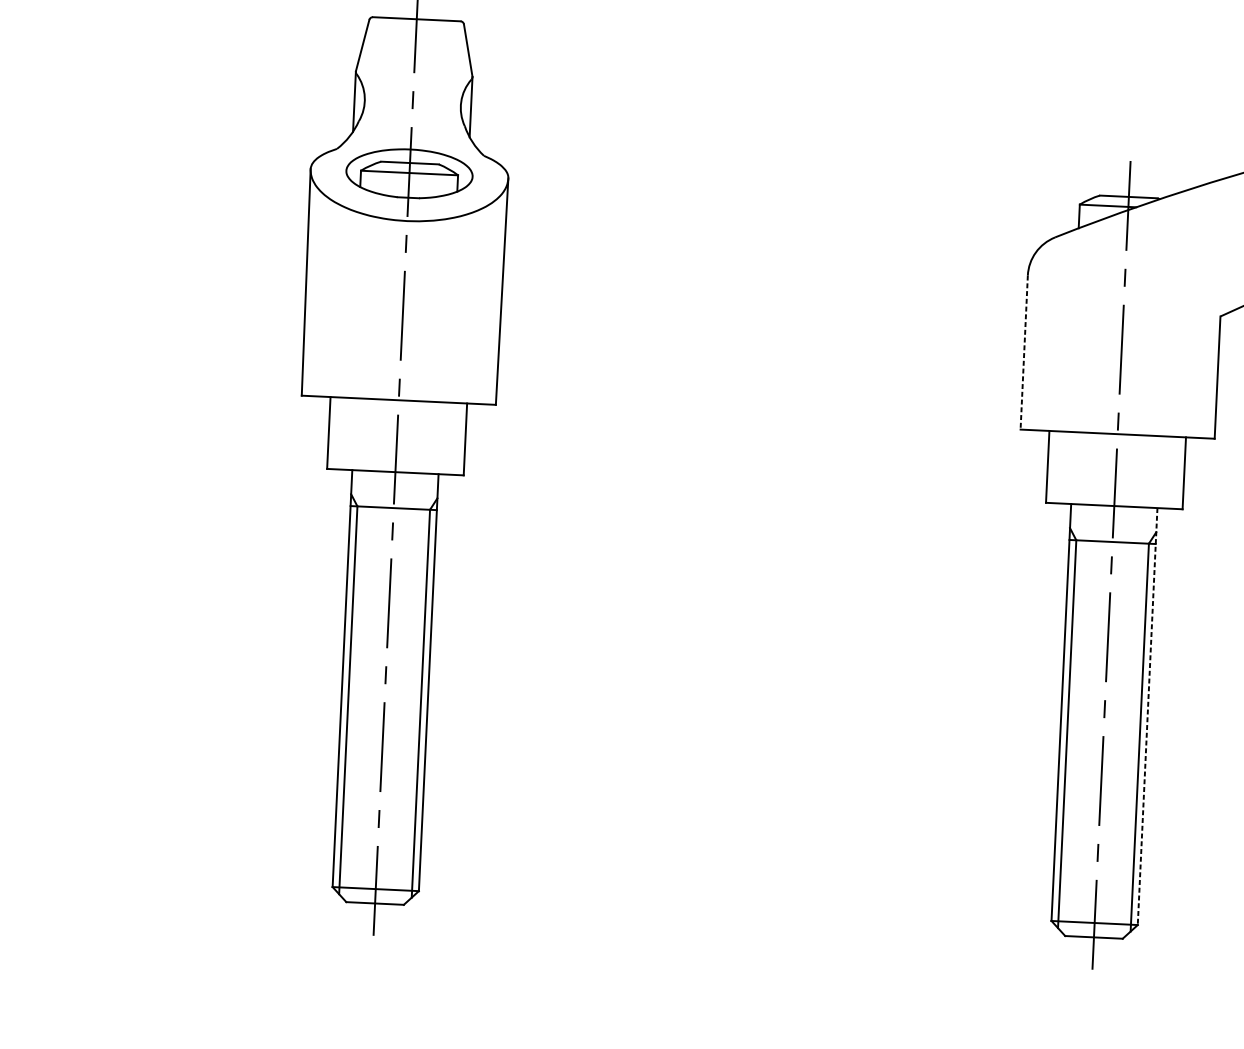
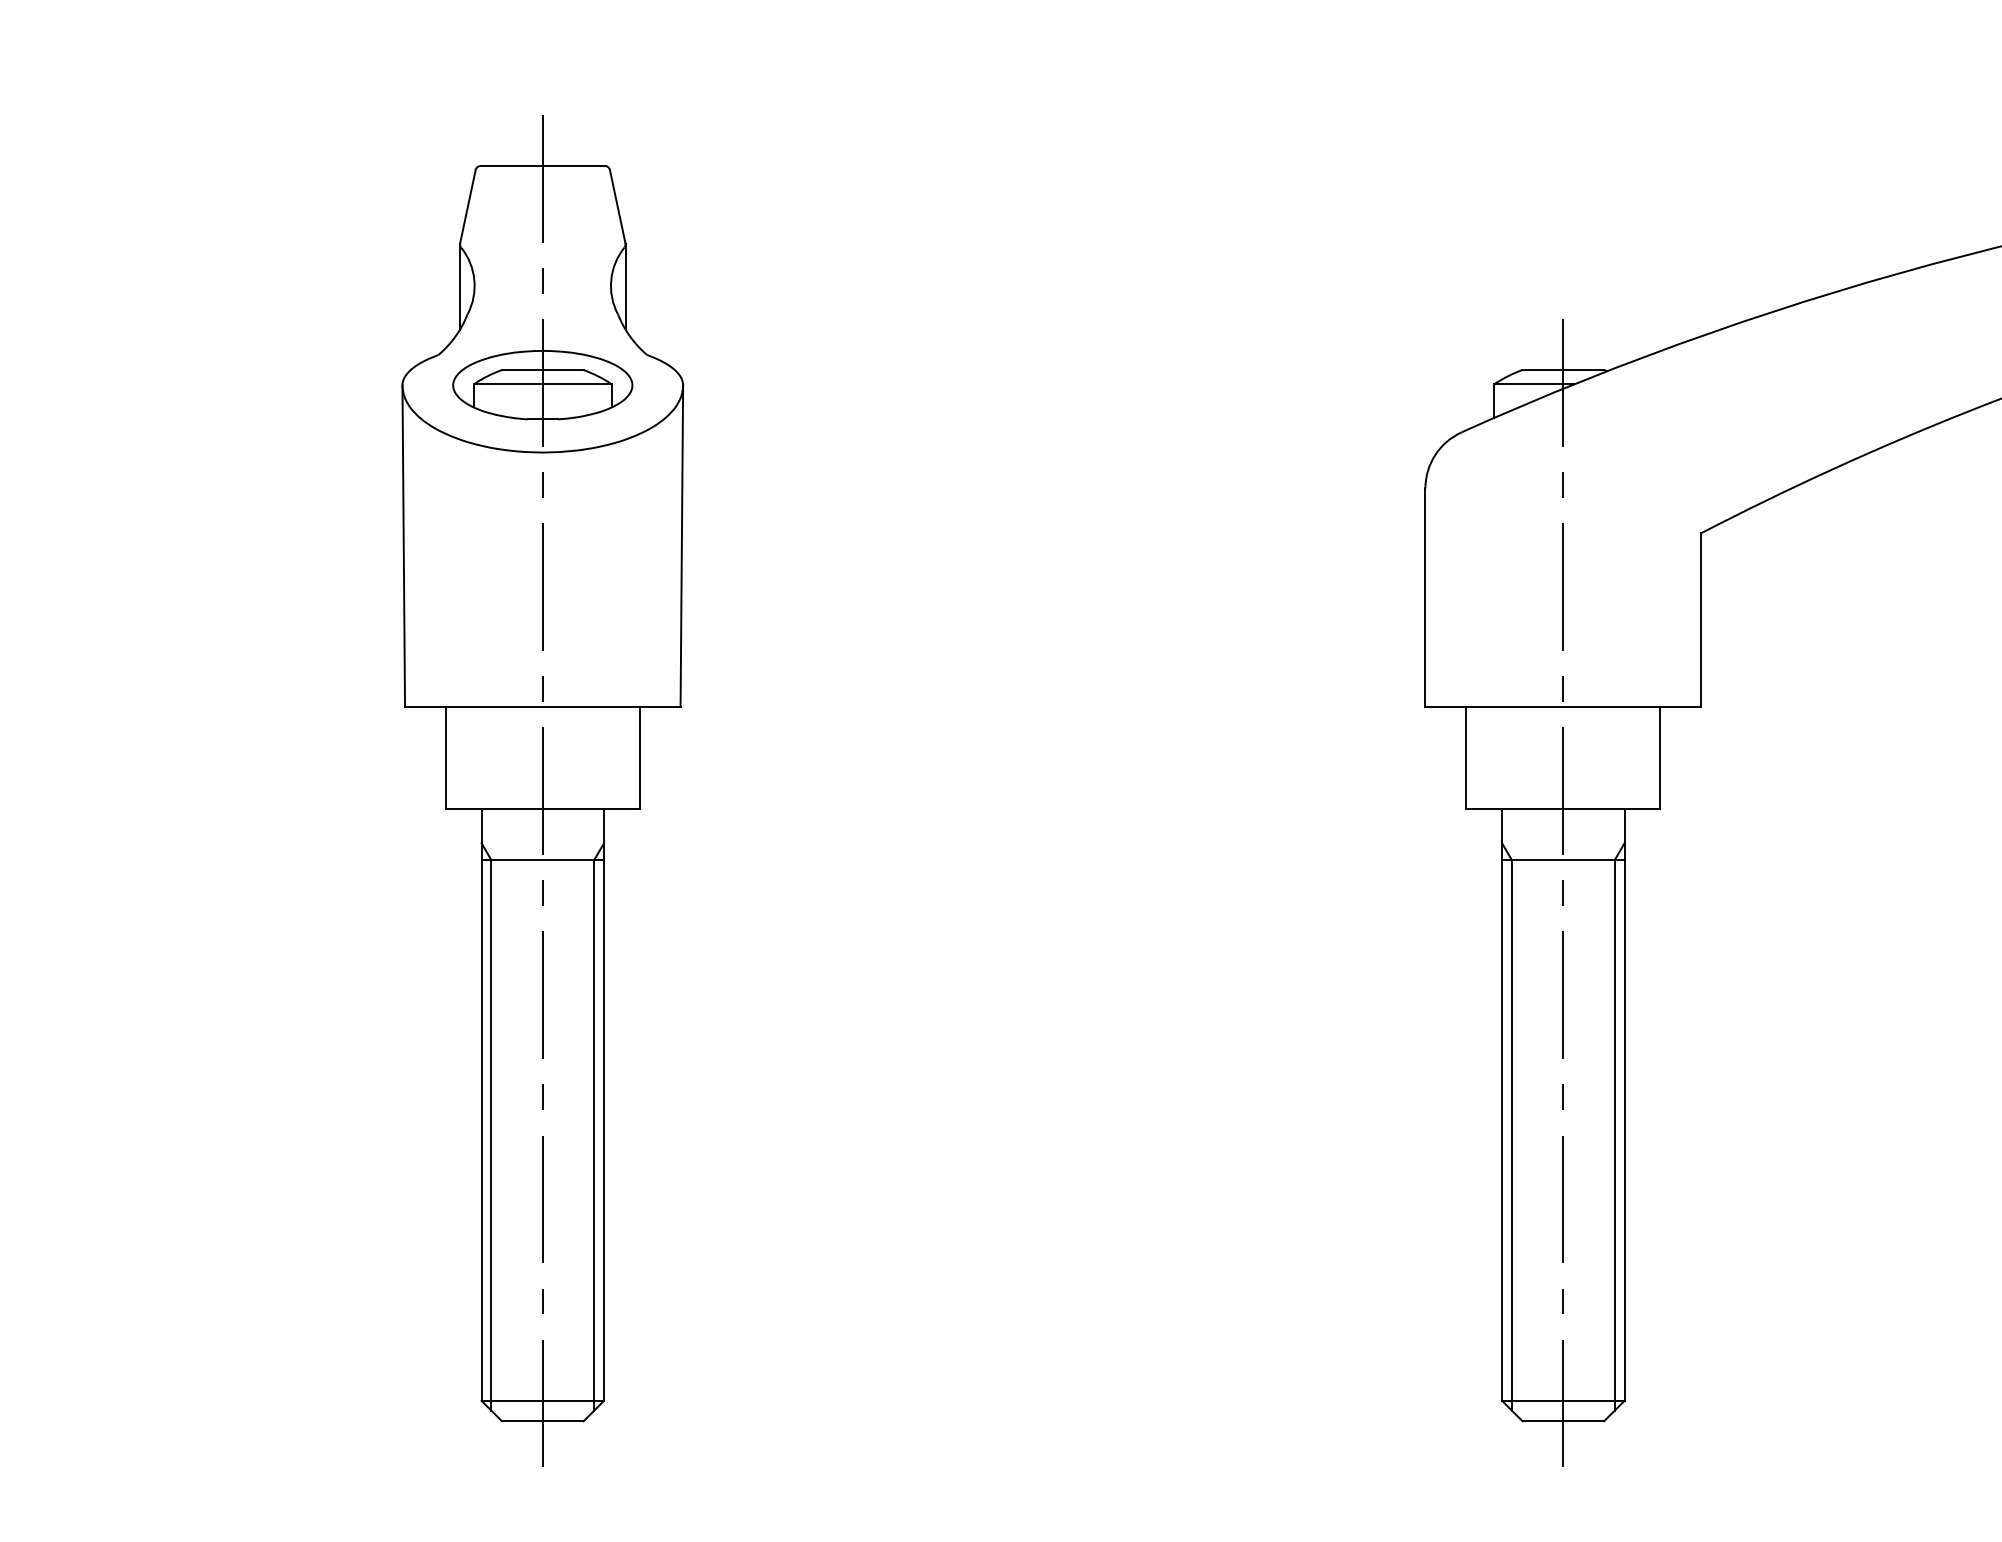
line: (1024, 353) -> (1425, 598), dashed -> solid
line: (1147, 716) -> (1624, 1104), dashed -> solid

